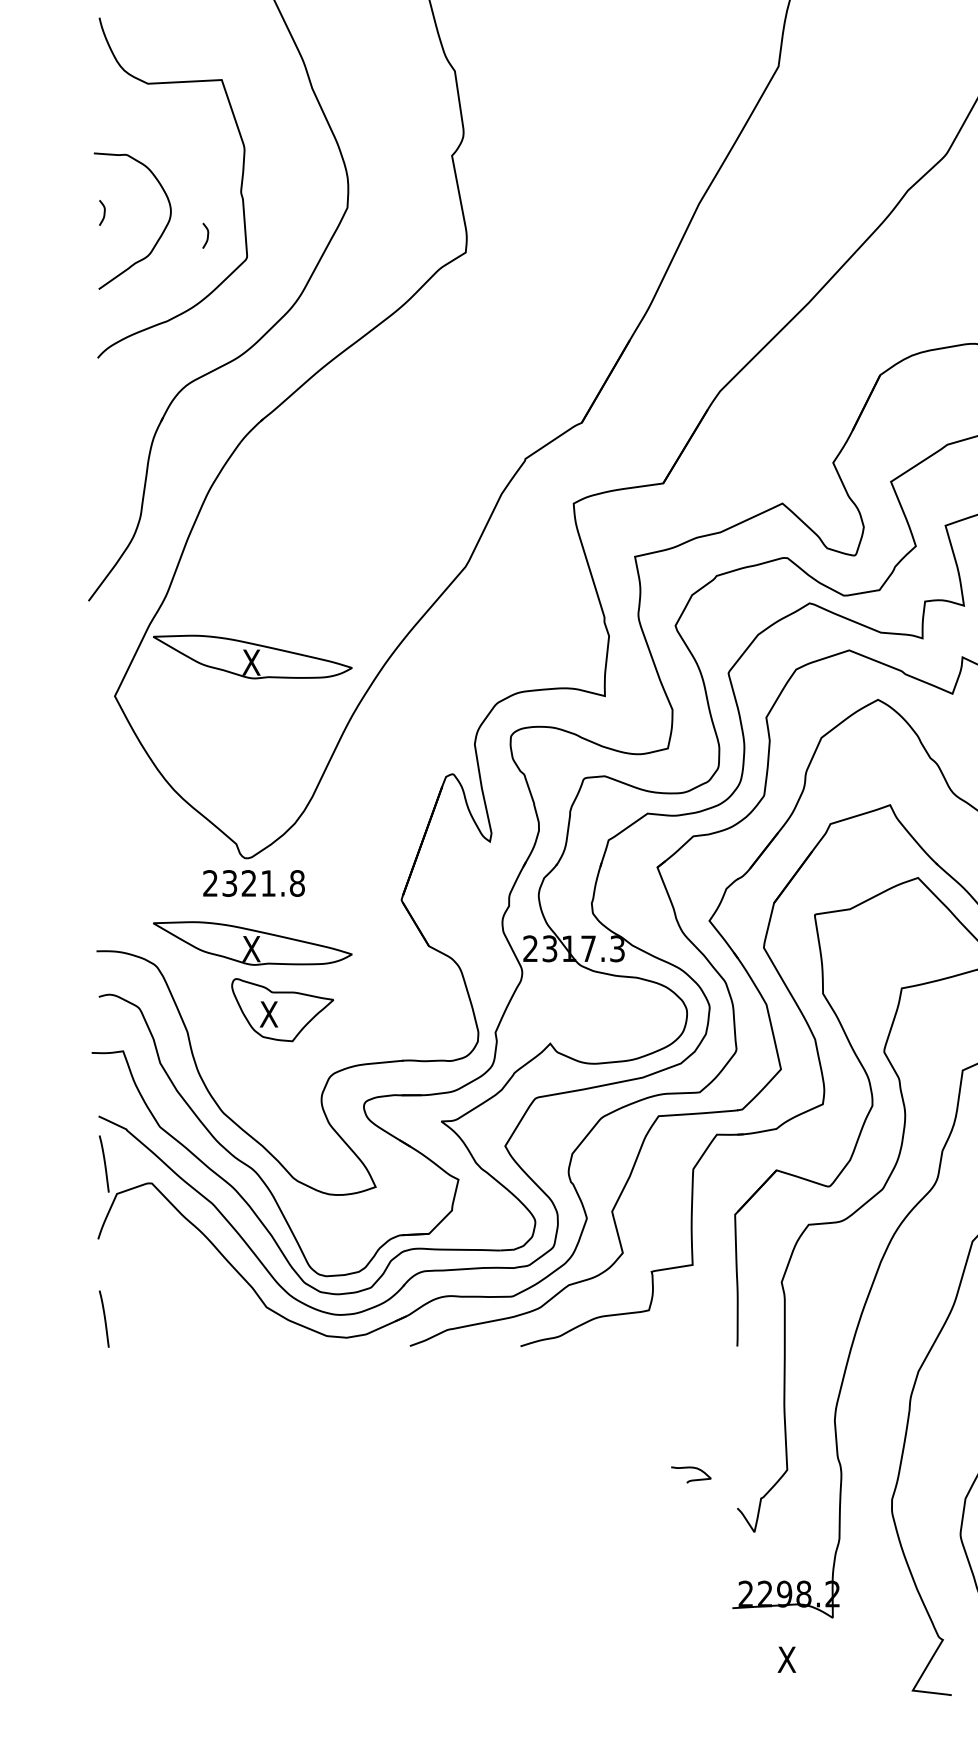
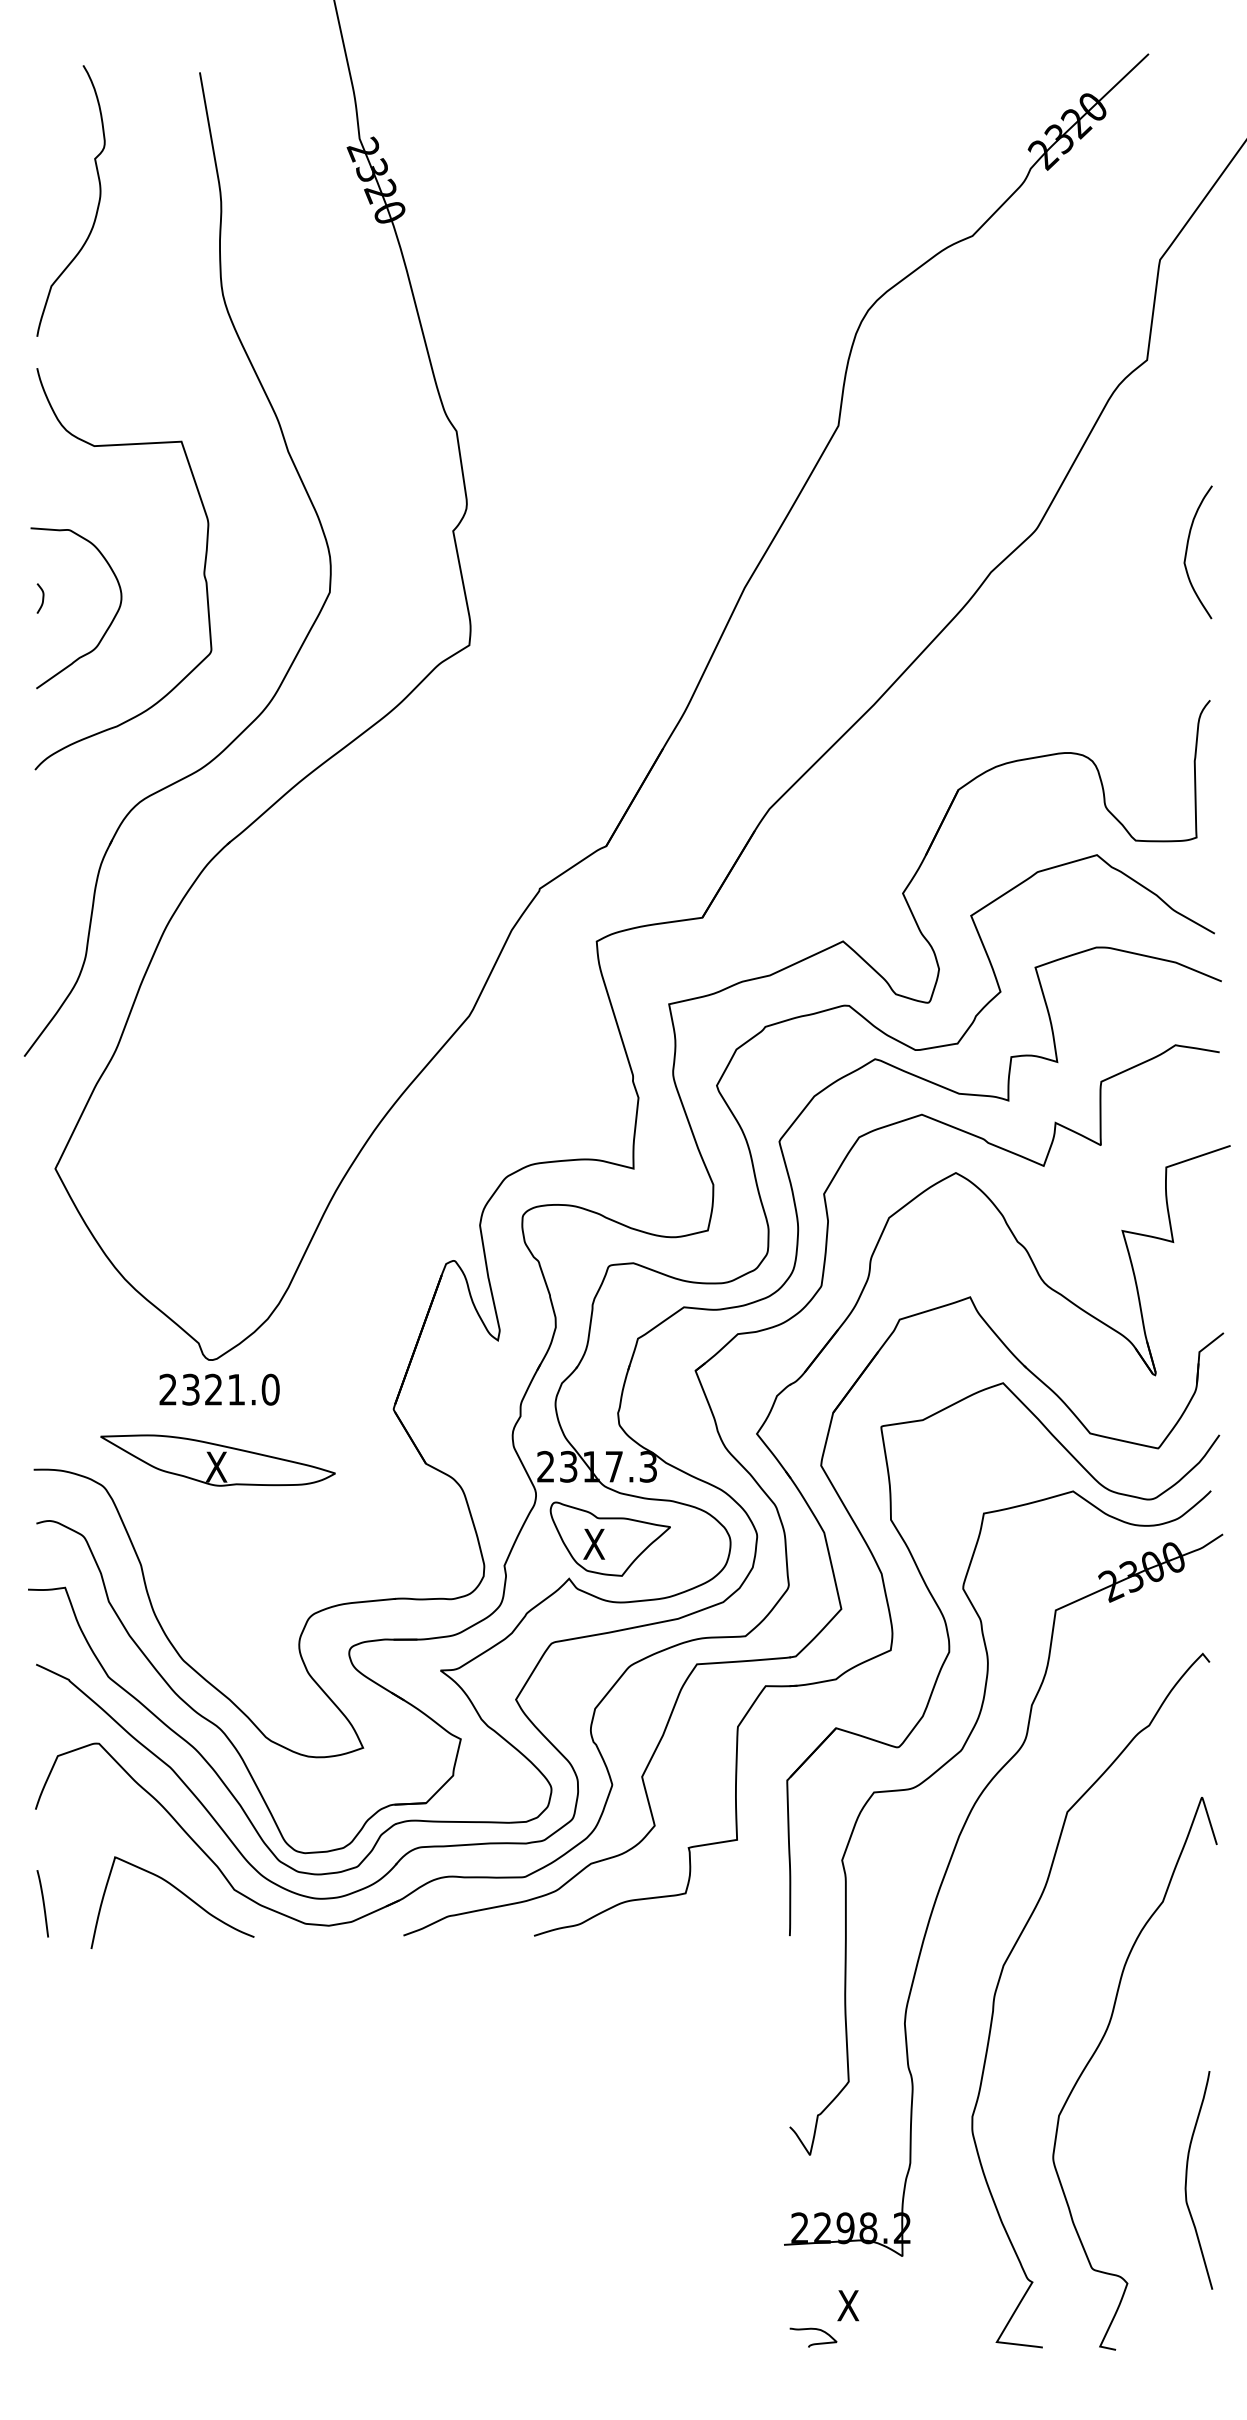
curve: (207, 235) -> (164, 625), removed
part: (252, 656) -> (217, 1122), removed
text: (297, 883) -> (270, 1389), 2321.8 -> 2321.0
part: (281, 1009) -> (609, 1538), moved
curve: (103, 1163) -> (42, 1720), removed
curve: (219, 1308) -> (178, 1891), added
curve: (691, 1479) -> (813, 2343), moved

